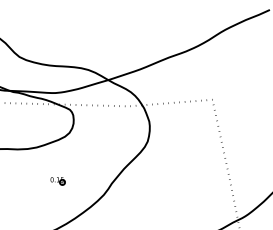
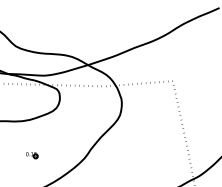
part: (58, 181) -> (32, 155), moved

